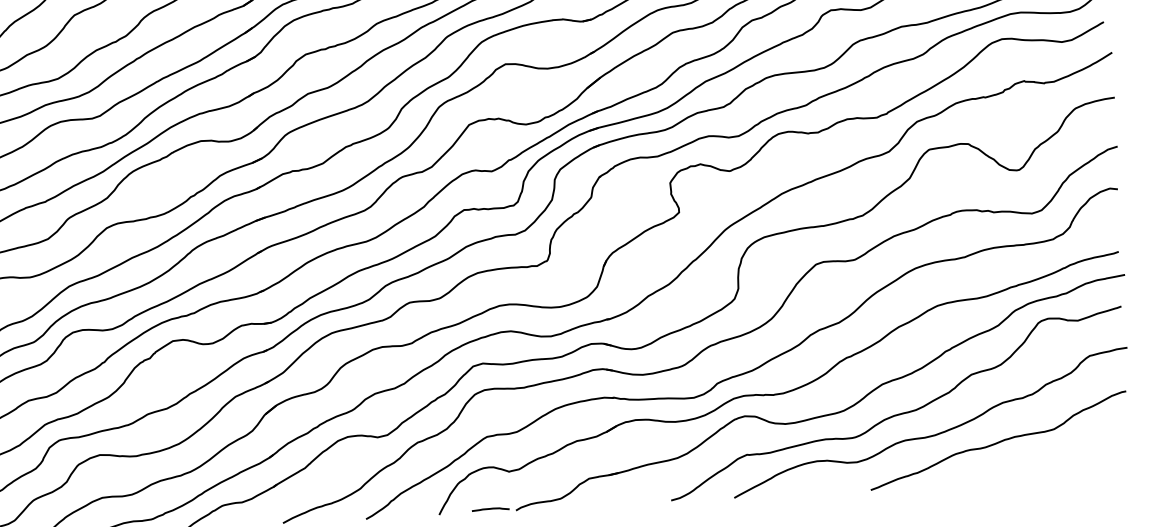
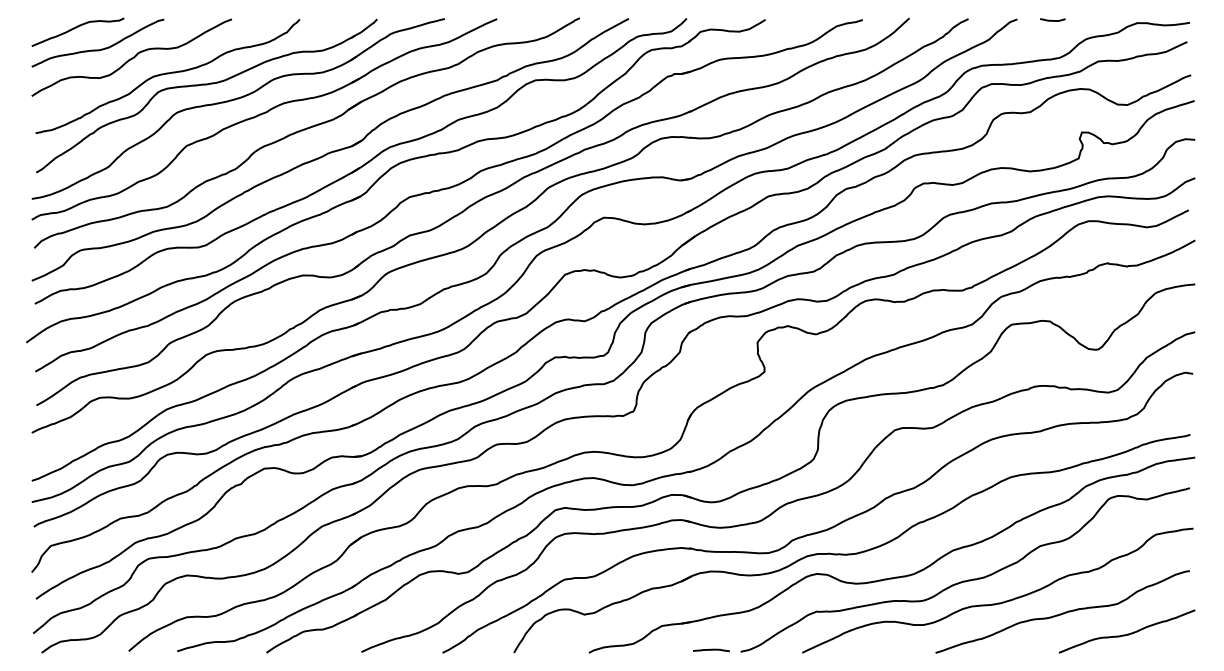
curve: (1066, 458) -> (1127, 633), added
curve: (490, 509) -> (711, 650), moved

